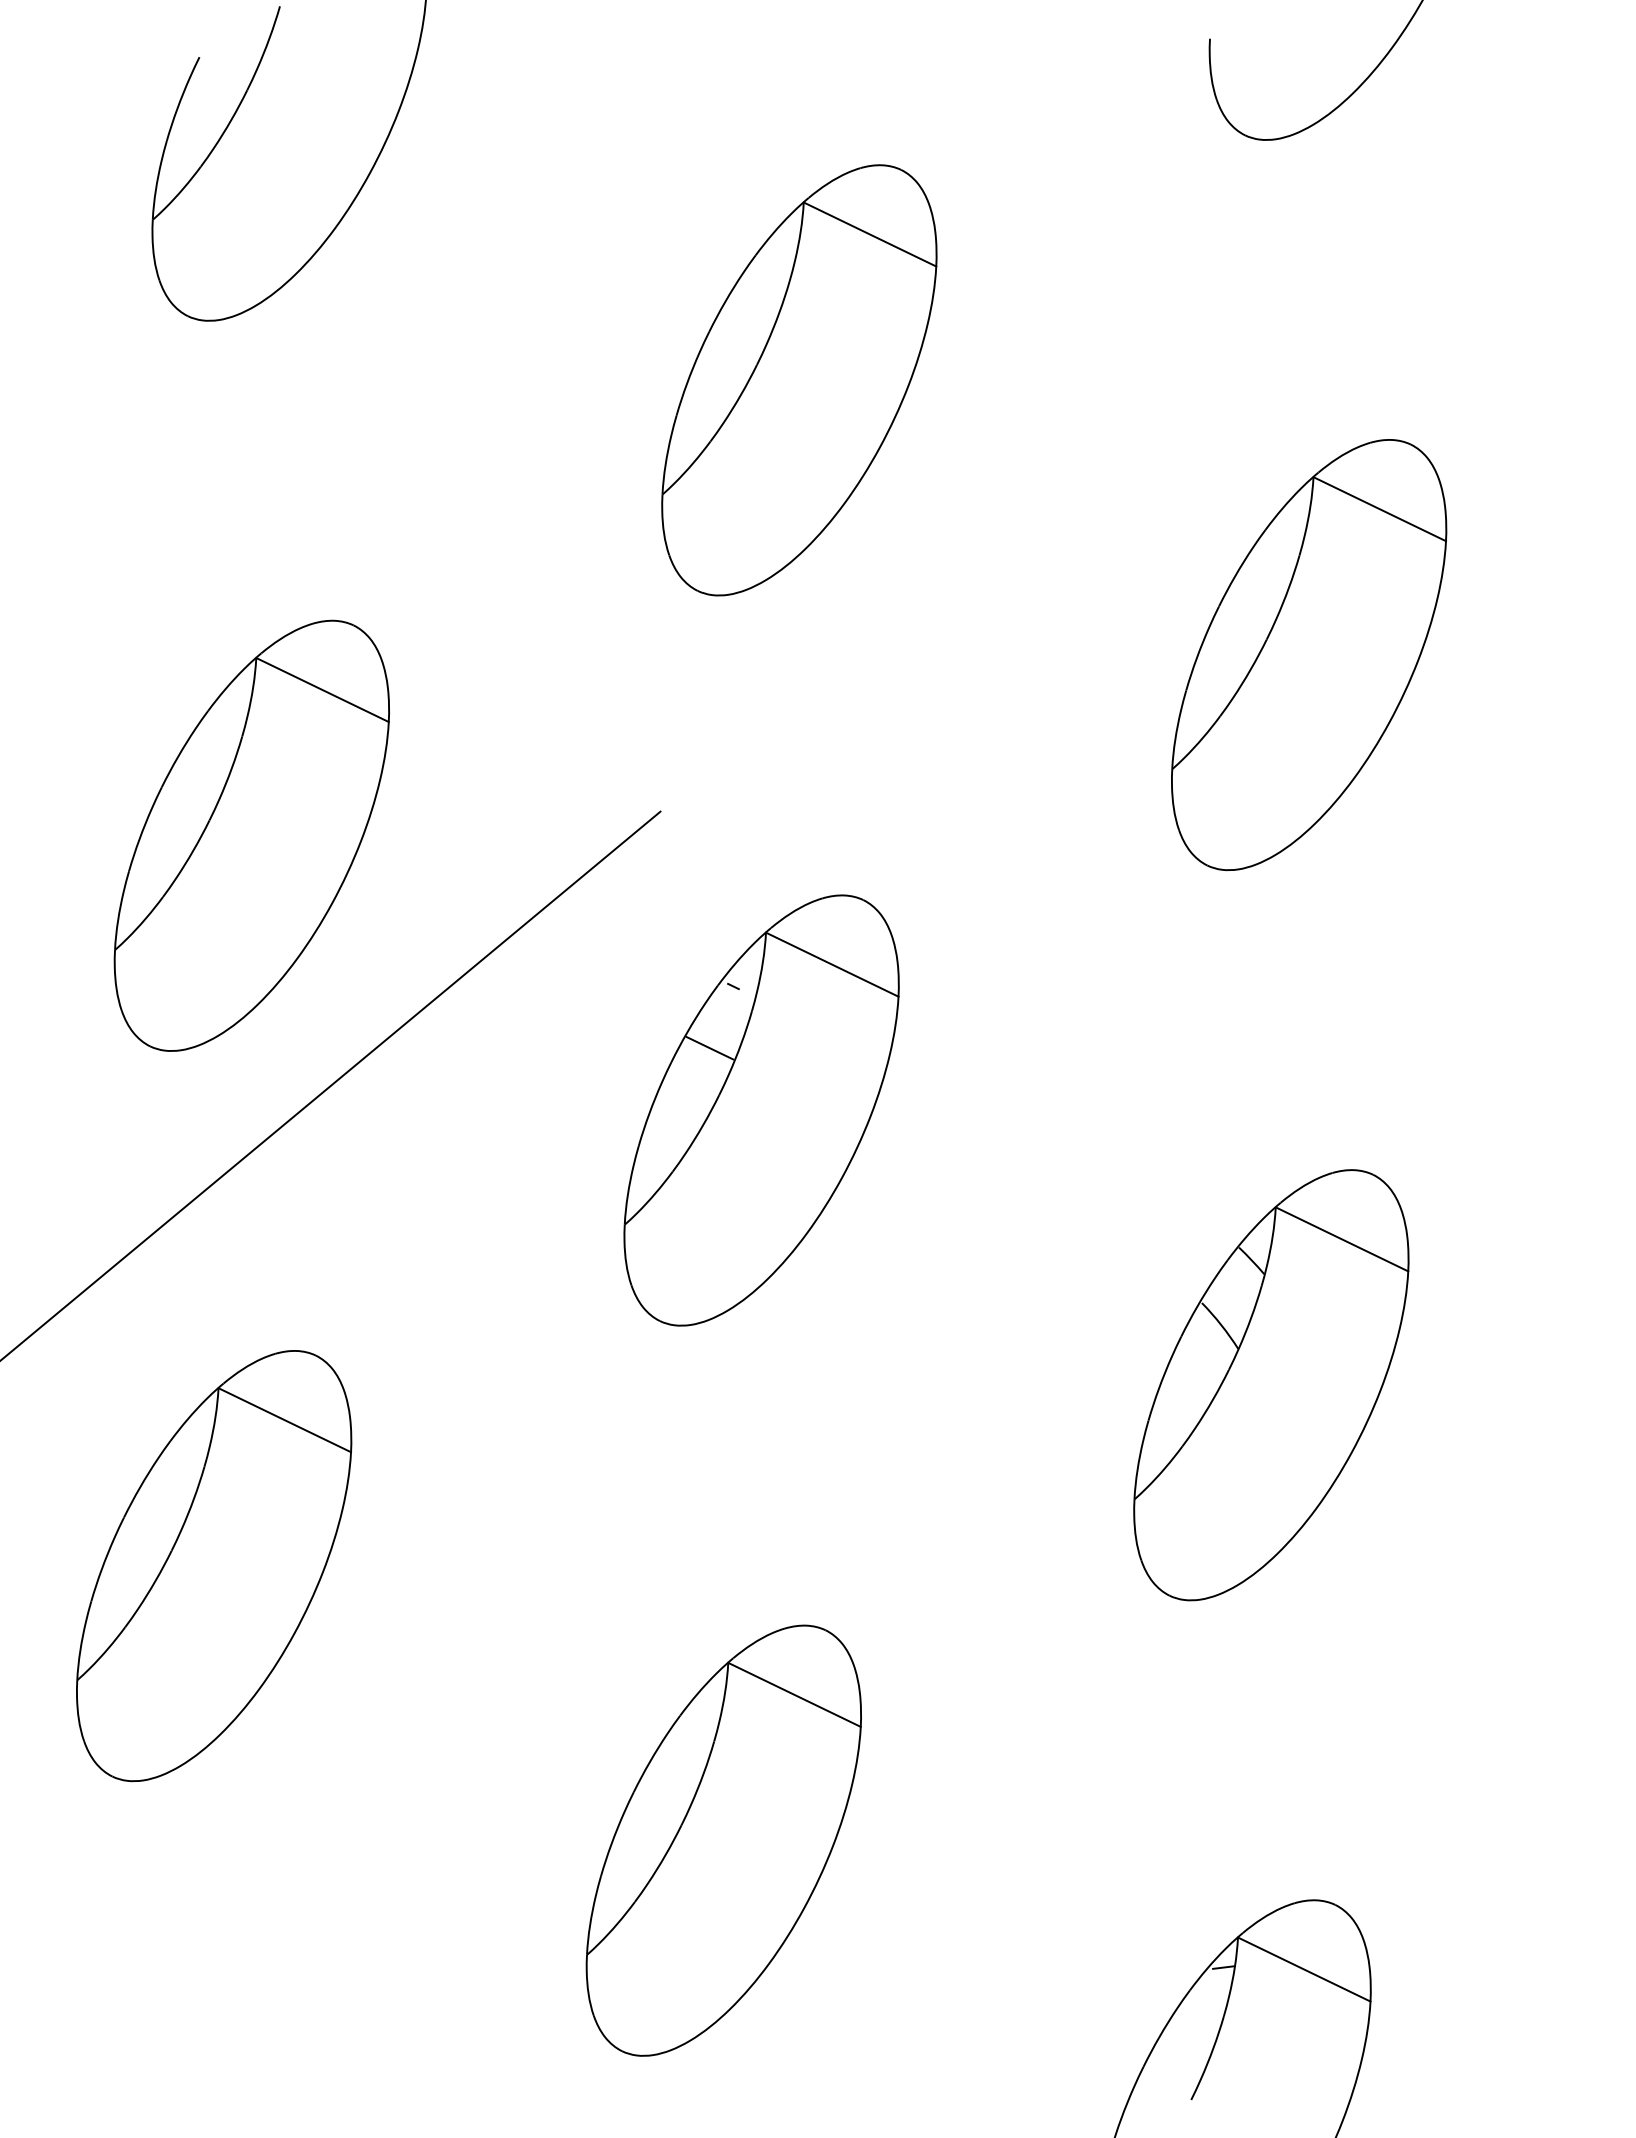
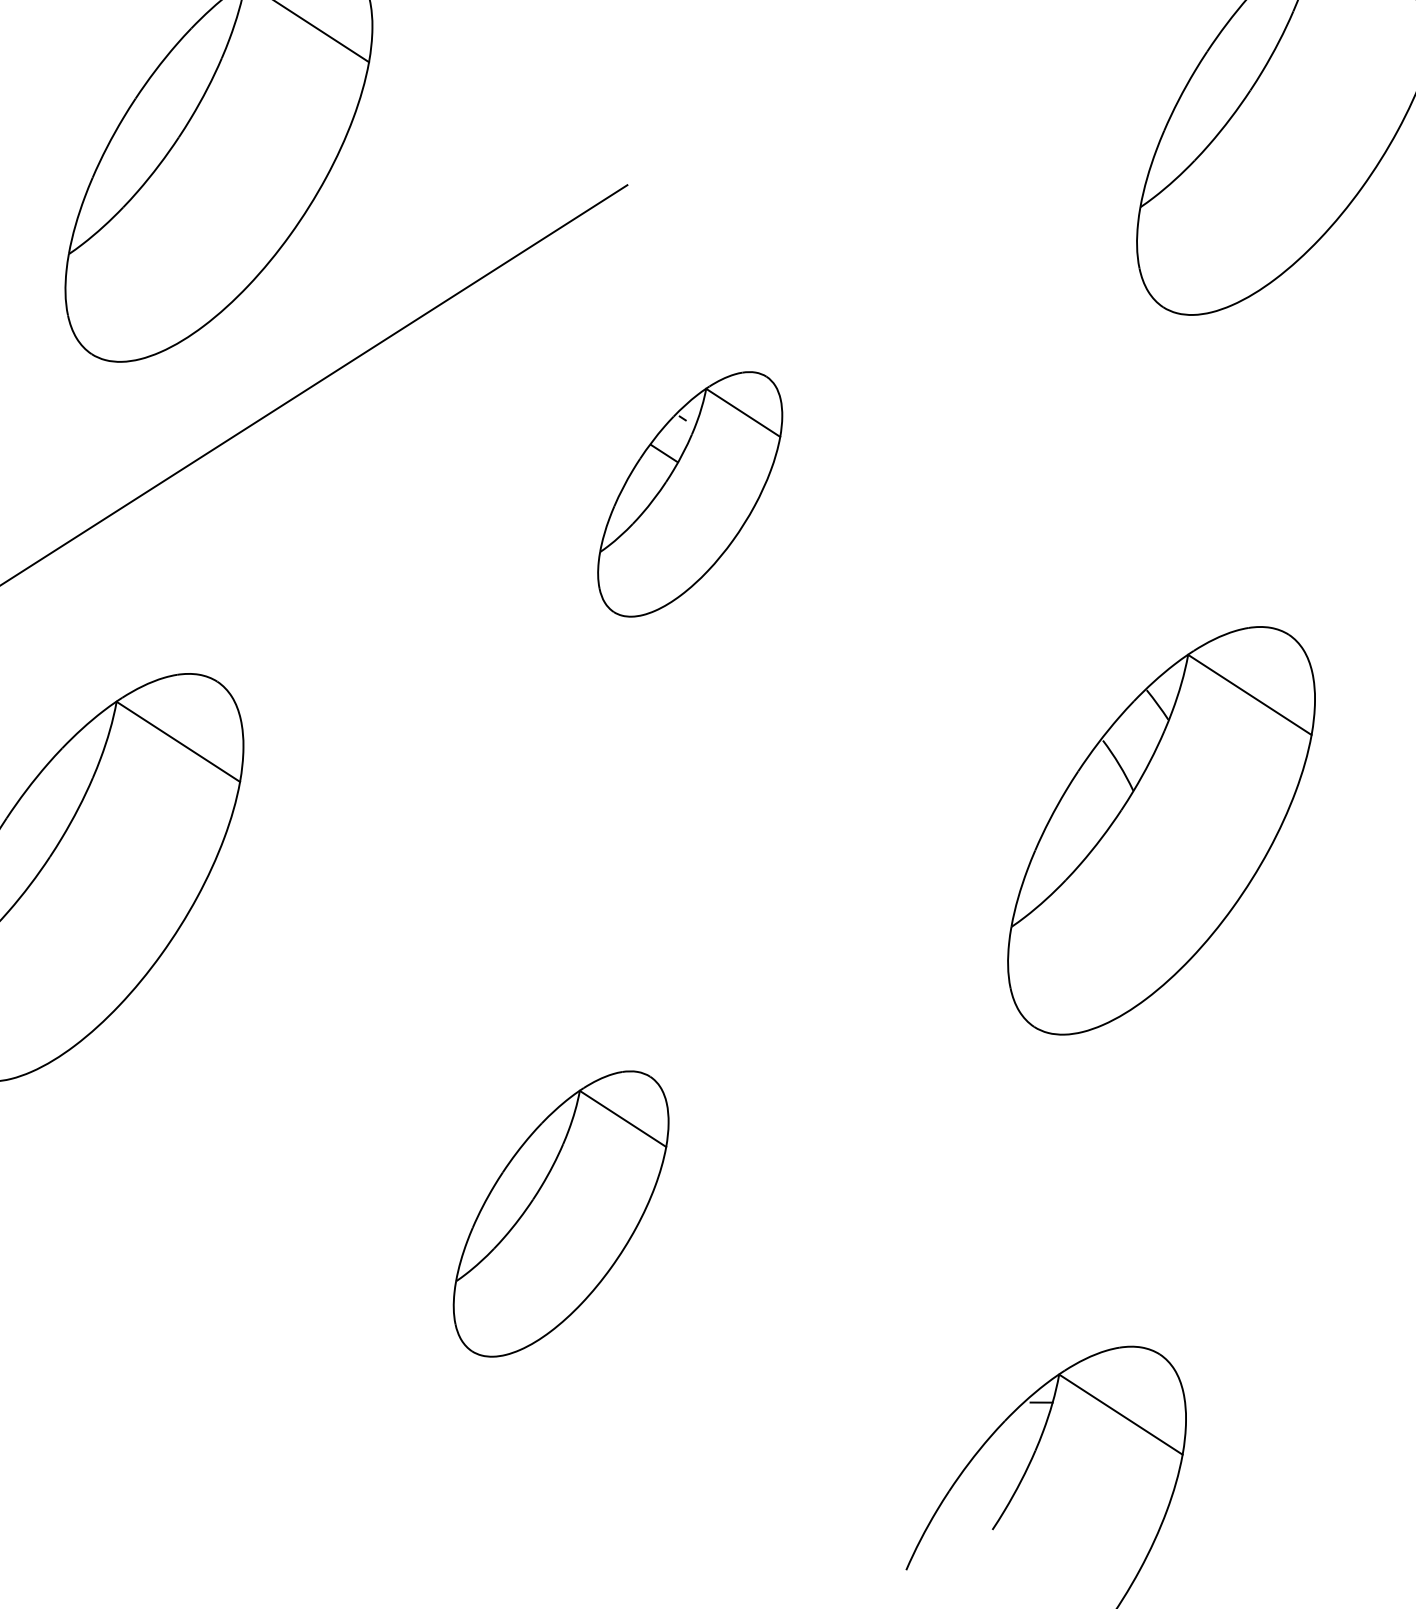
part: (761, 1110) -> (690, 494), size x0.6
part: (723, 1840) -> (560, 1213), size x0.7

